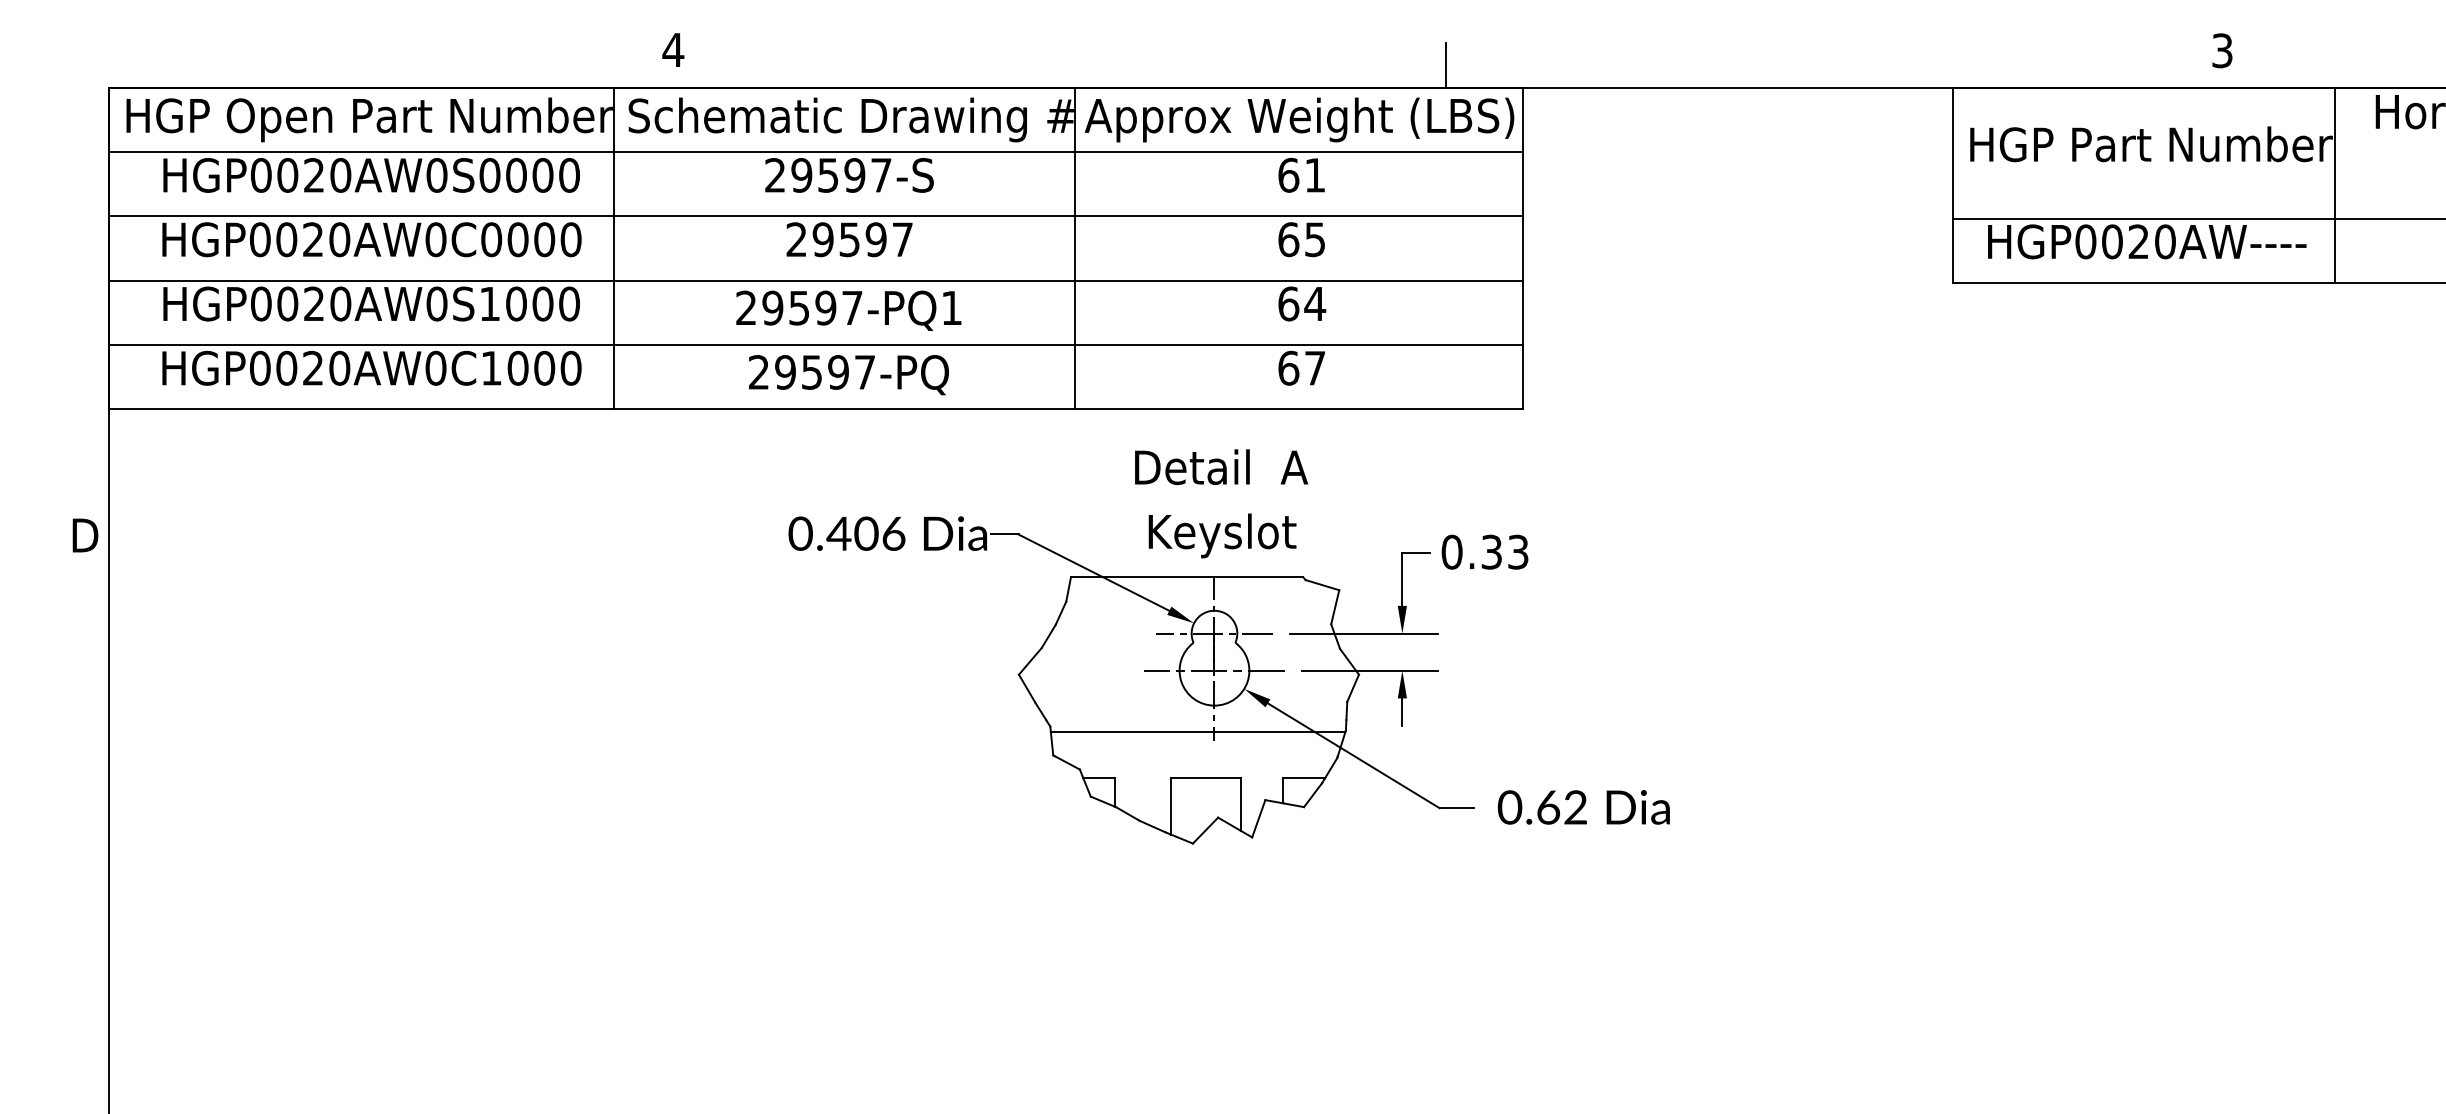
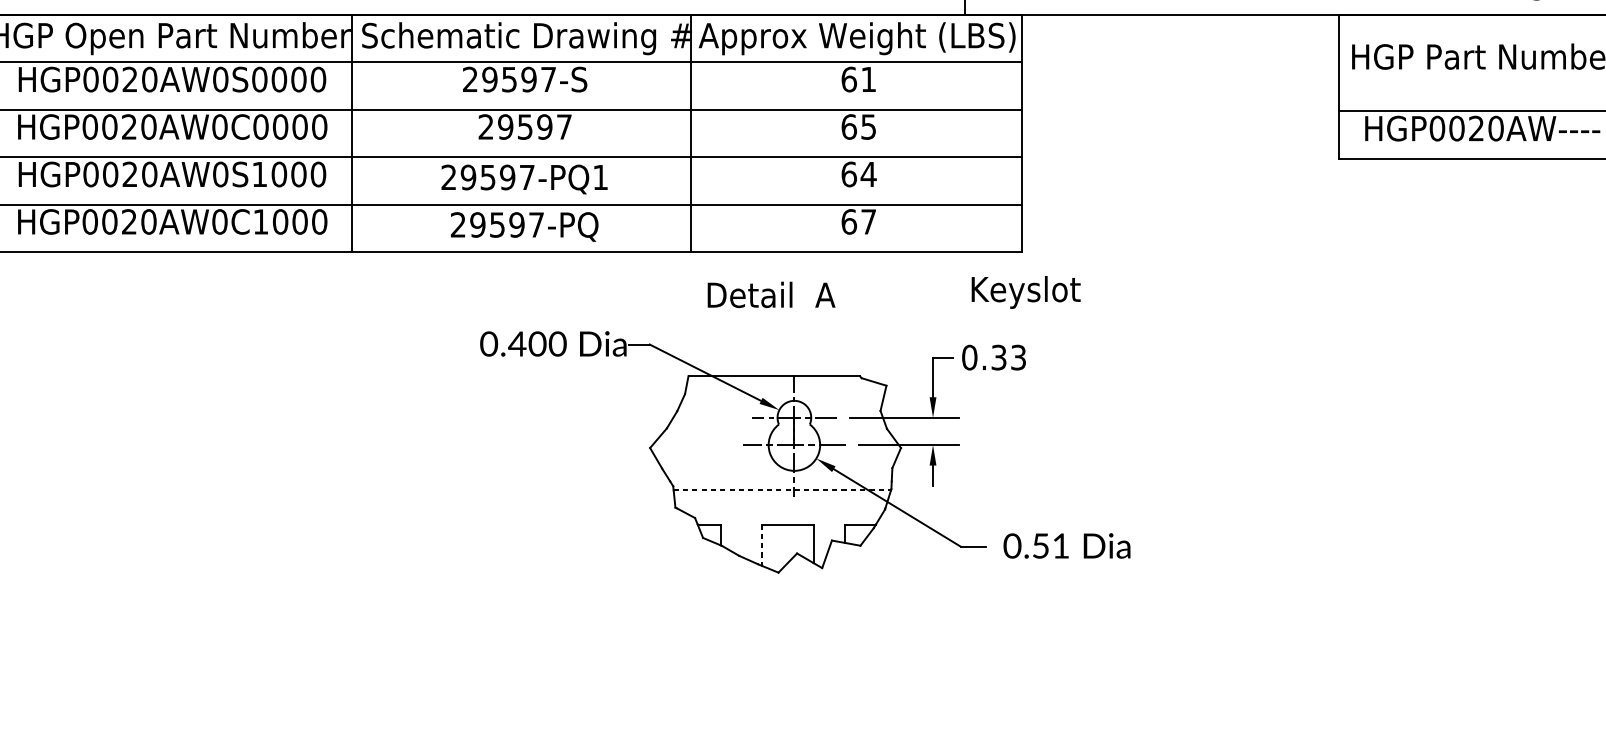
text: (1221, 467) -> (771, 295), moved
text: (893, 533) -> (557, 343), 0.406 -> 0.400
text: (1222, 535) -> (1026, 292), moved
line: (1198, 732) -> (782, 490), solid -> dashed
line: (1170, 806) -> (761, 545), solid -> dashed
text: (1561, 807) -> (1050, 546), 0.62 -> 0.51

